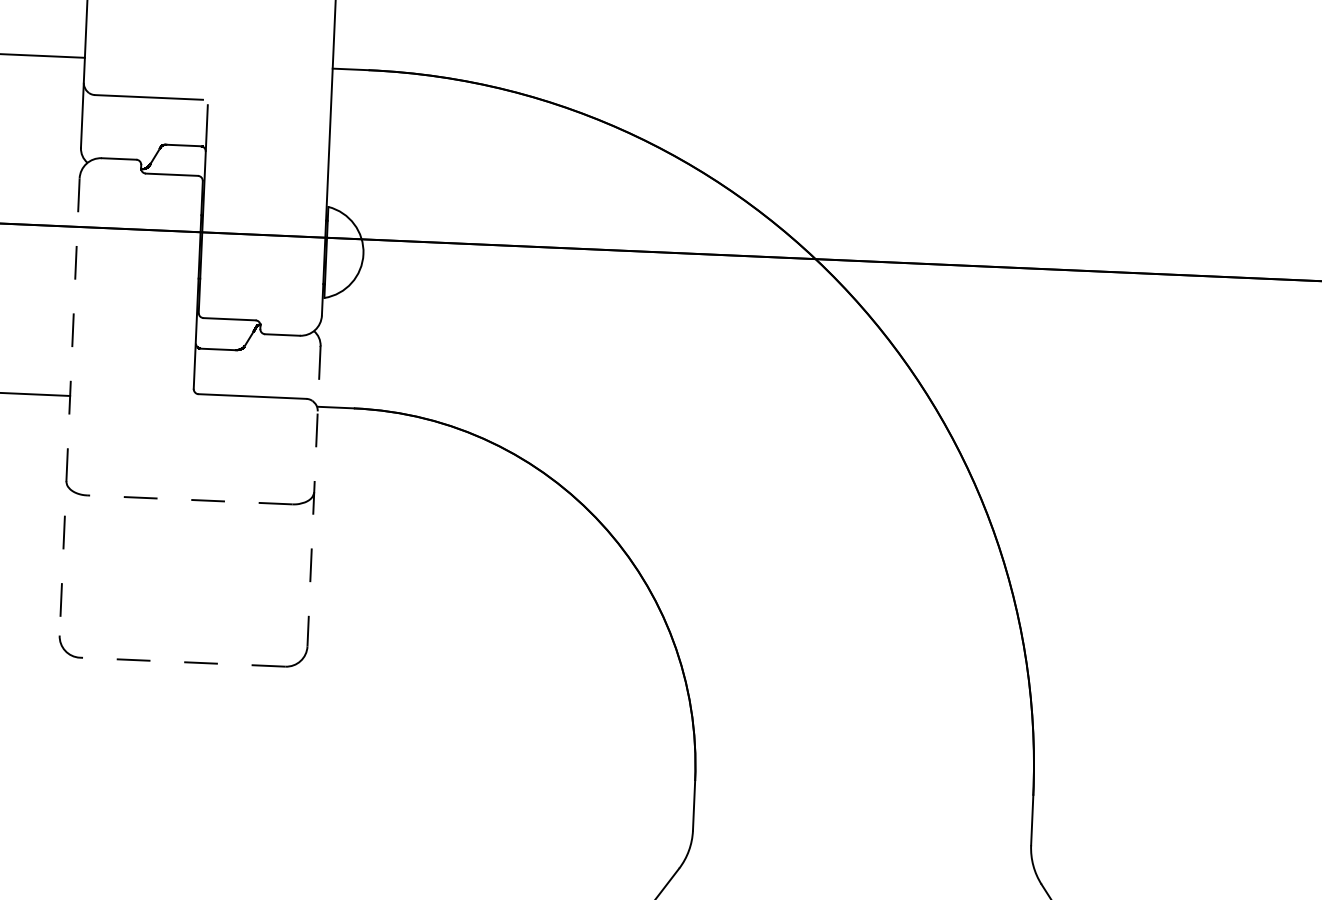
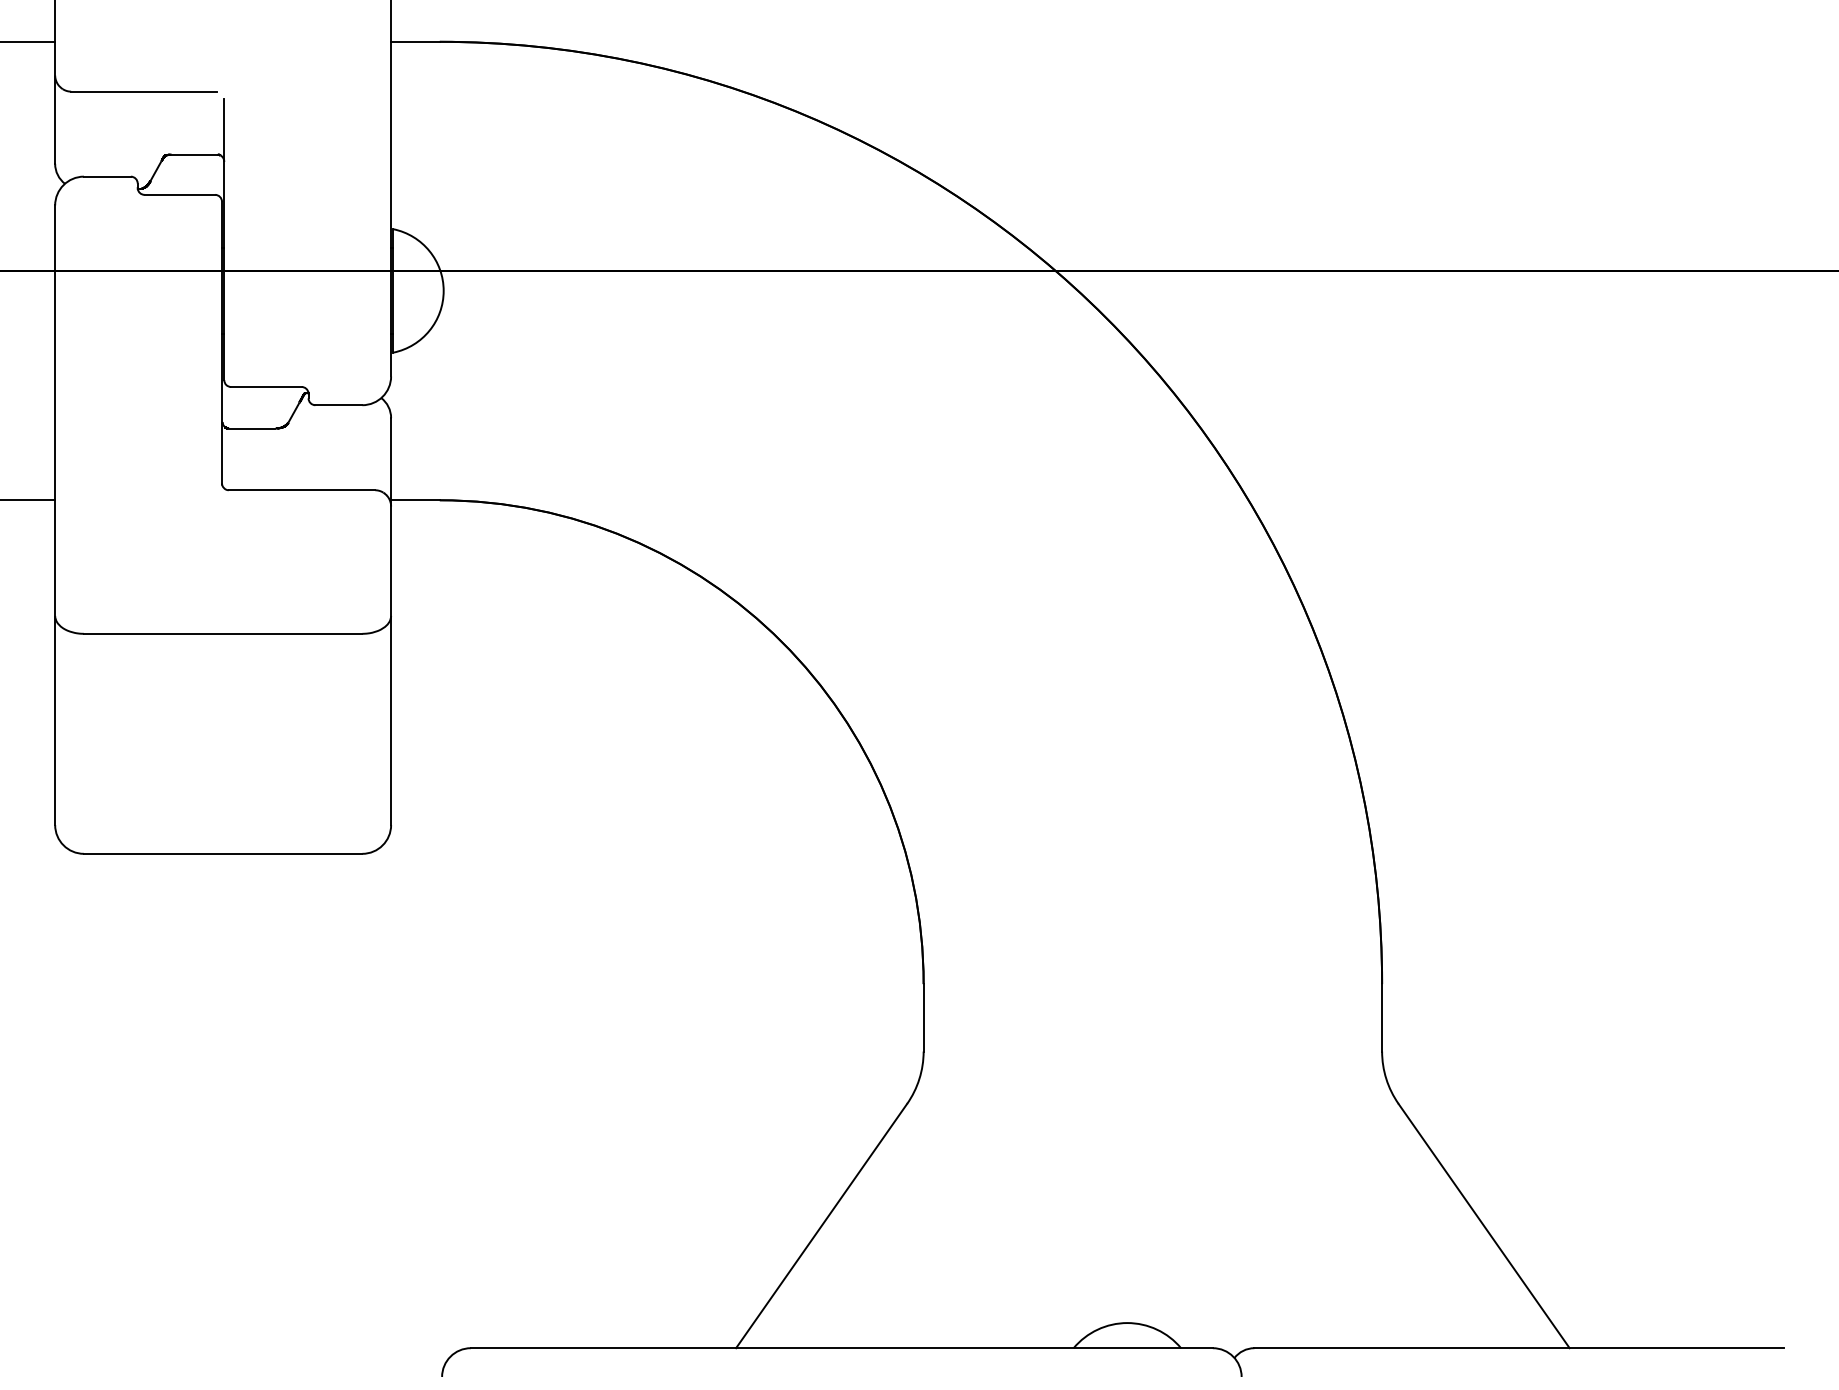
line: (69, 407) -> (55, 515), dashed -> solid
line: (314, 496) -> (391, 621), dashed -> solid
line: (189, 499) -> (222, 633), dashed -> solid
line: (182, 661) -> (222, 853), dashed -> solid

